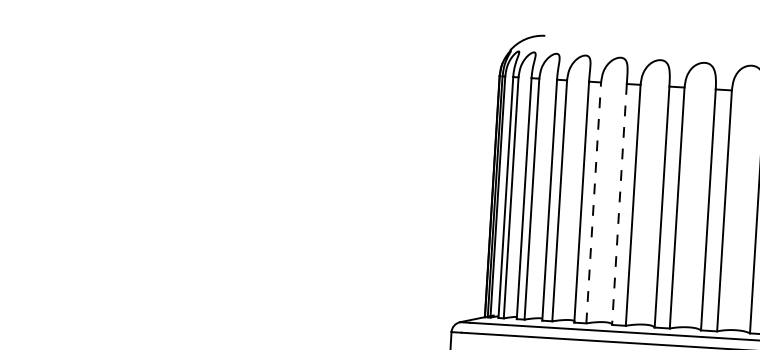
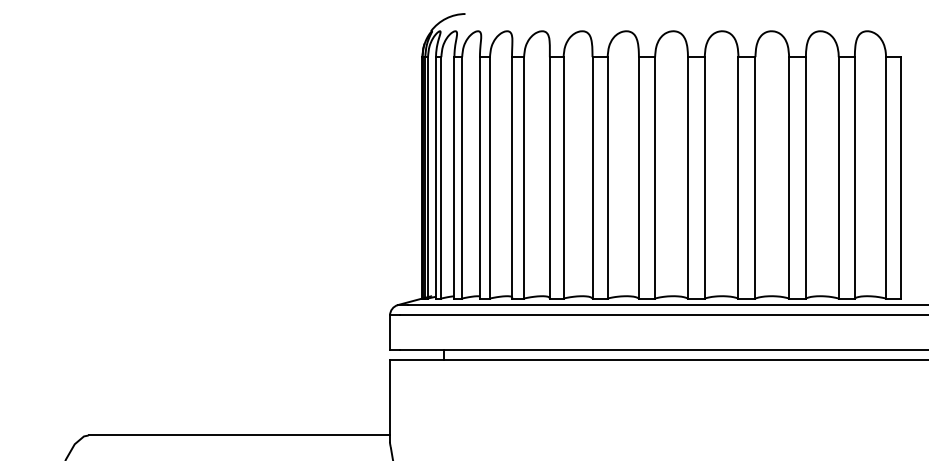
line: (594, 202) -> (524, 177), dashed -> solid
line: (619, 204) -> (549, 177), dashed -> solid

